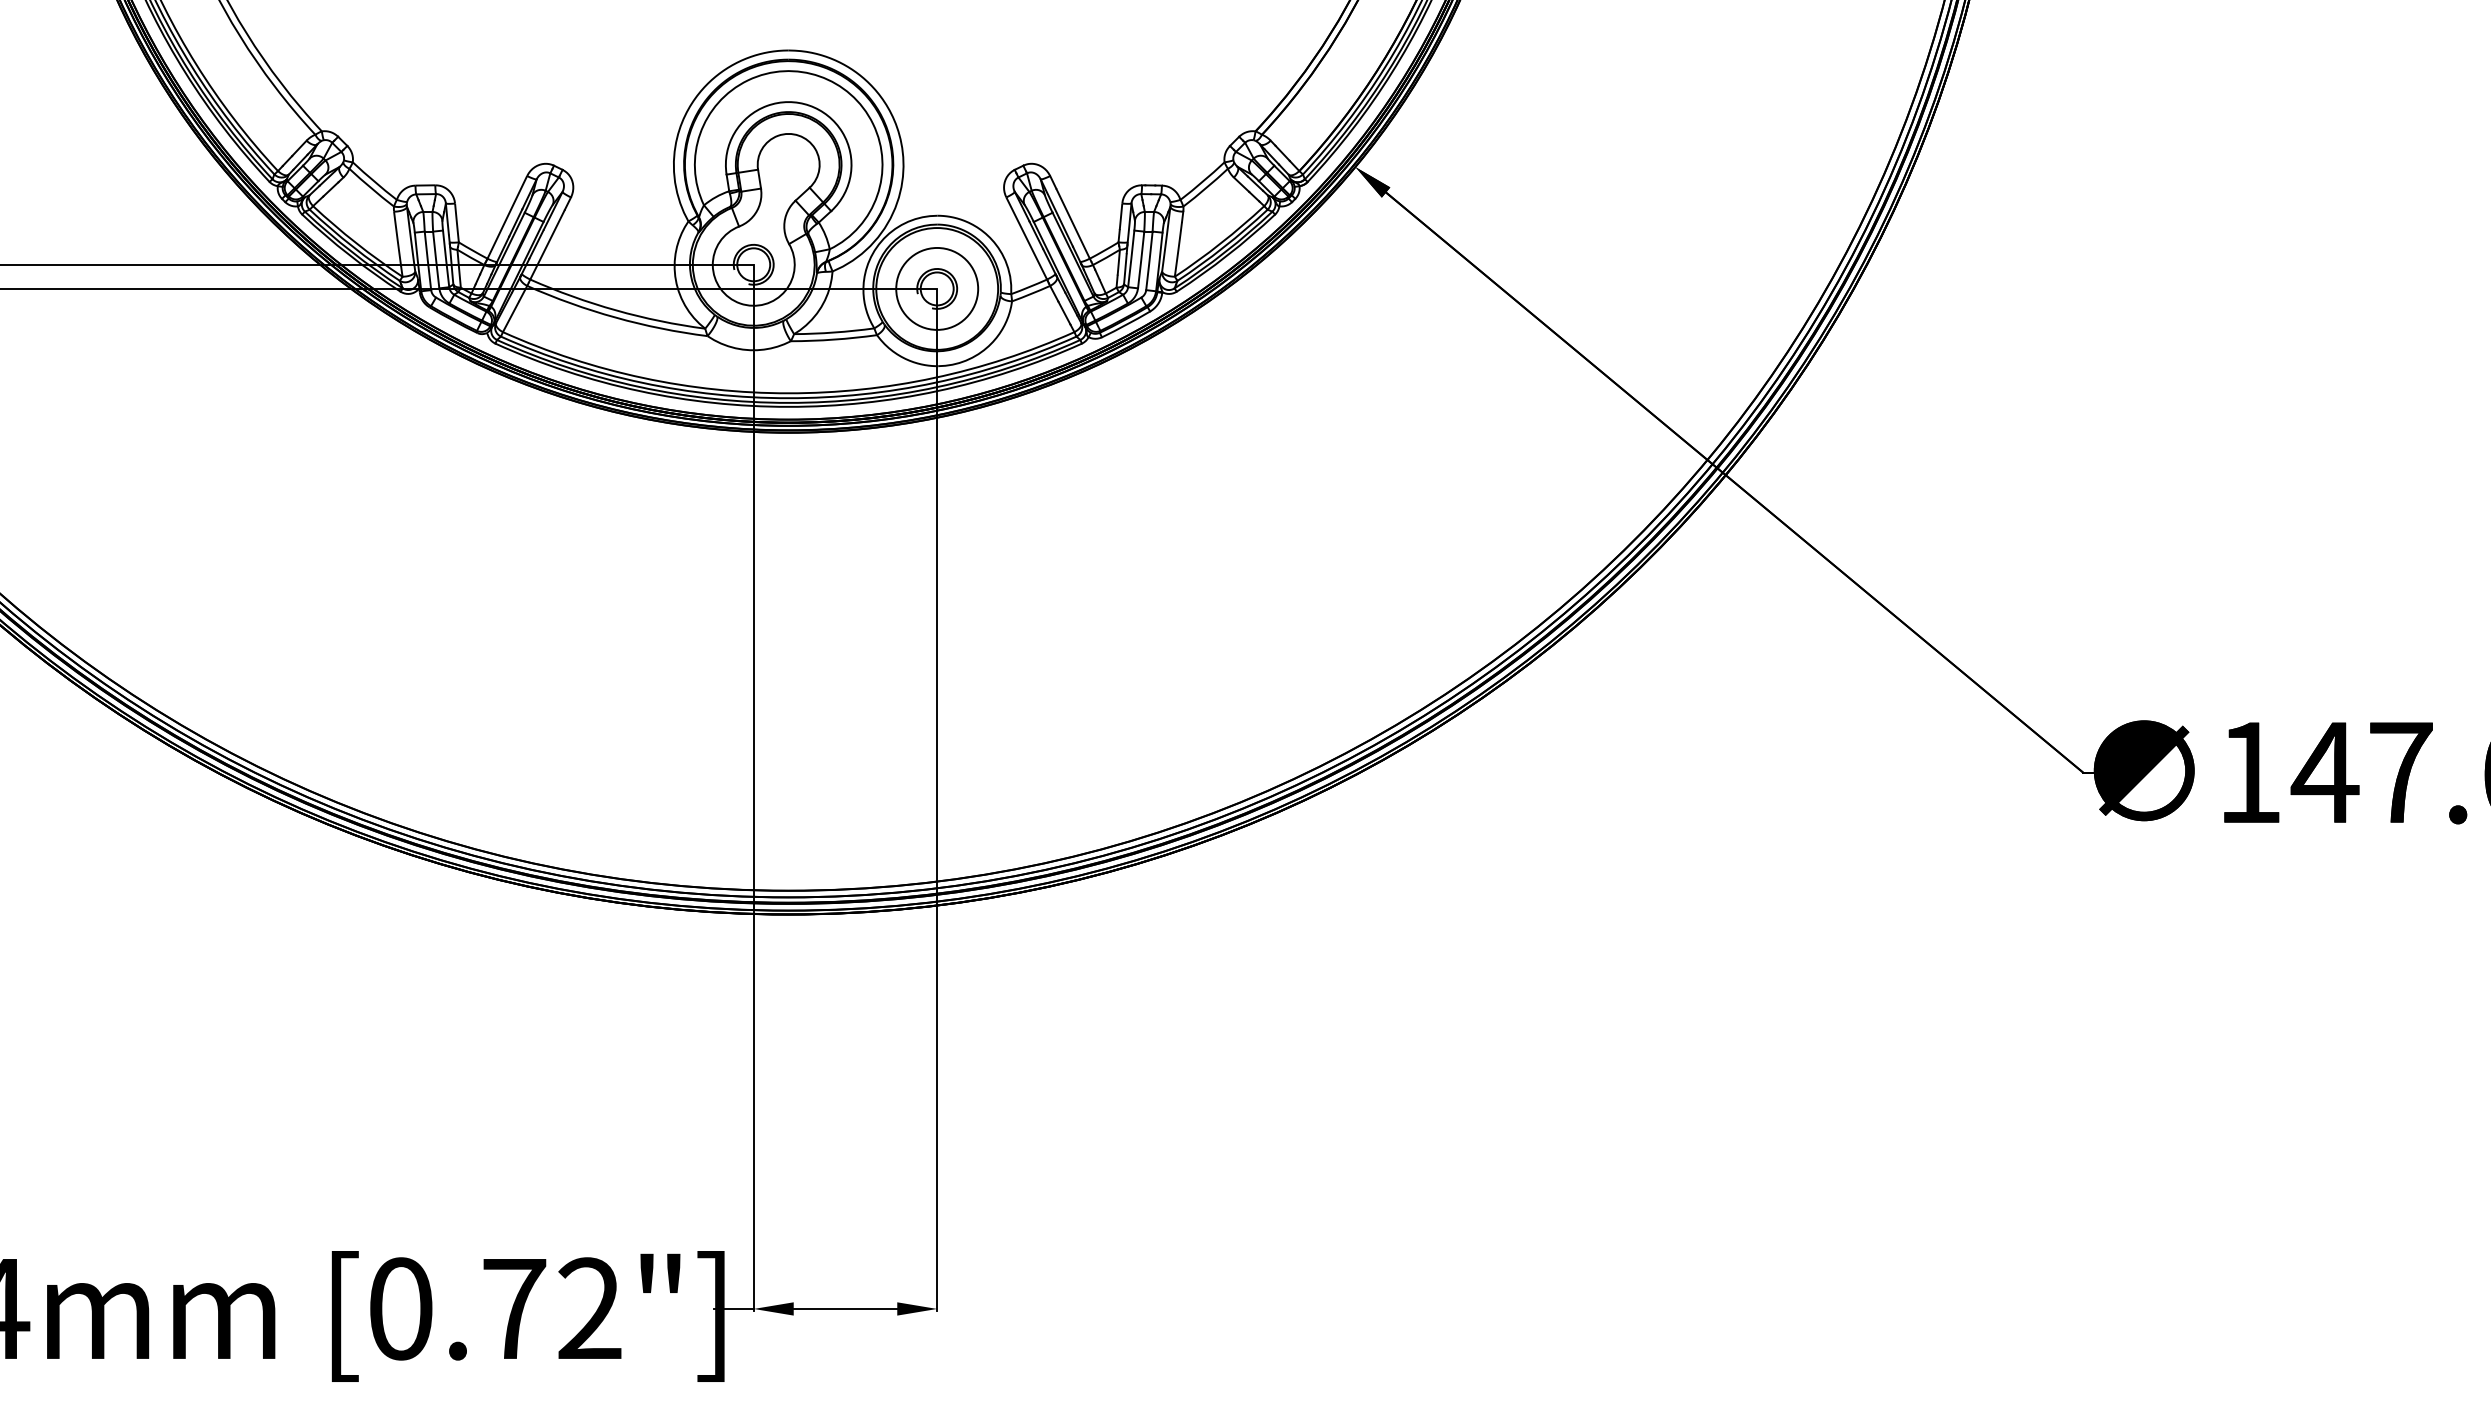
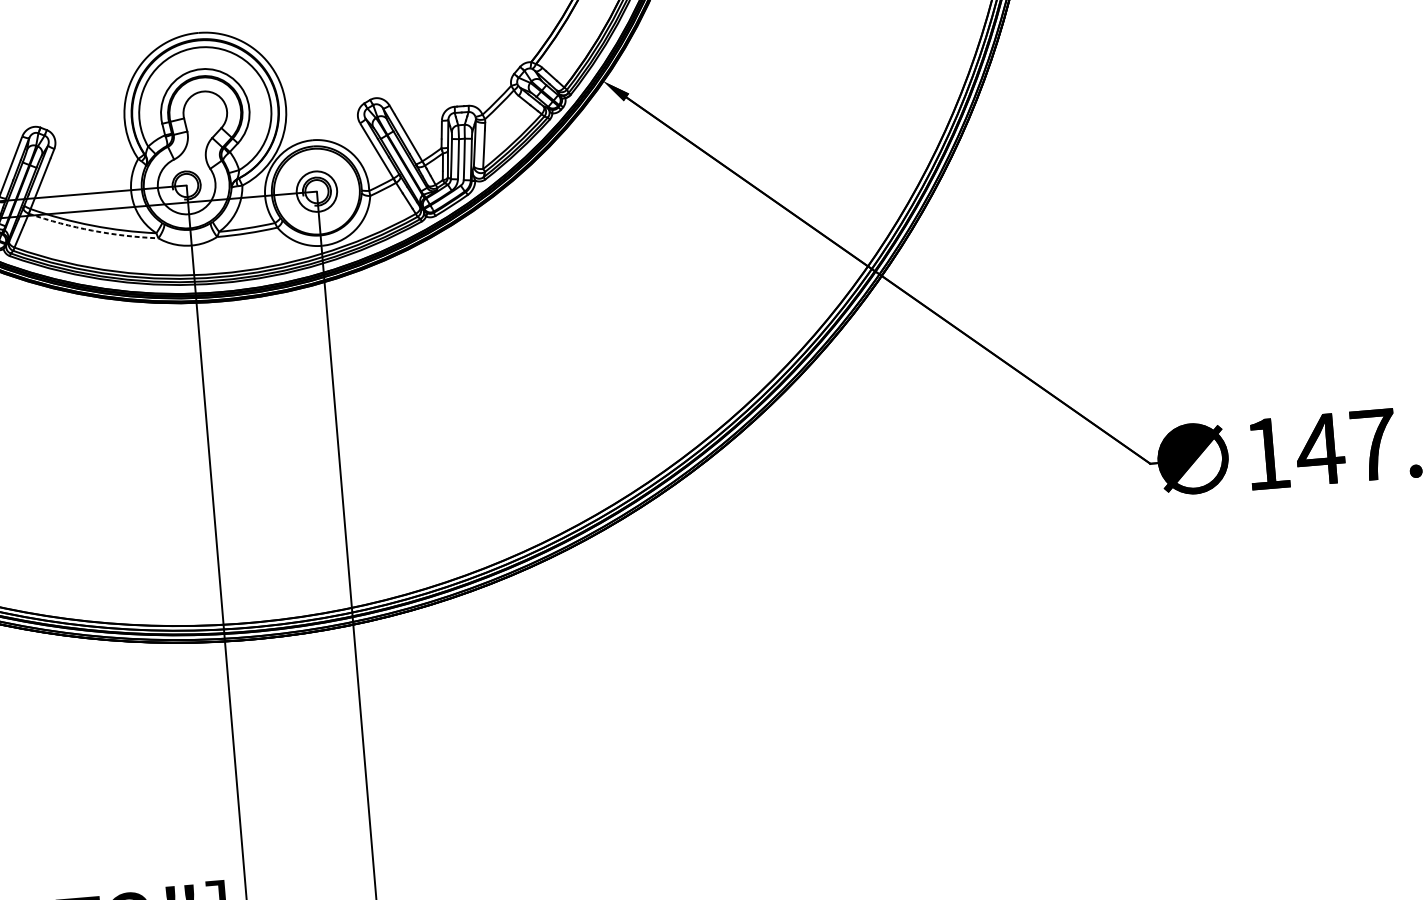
circle: (937, 288) -> (317, 191), size x0.7
arc: (615, 317) -> (92, 230), solid -> dashed

